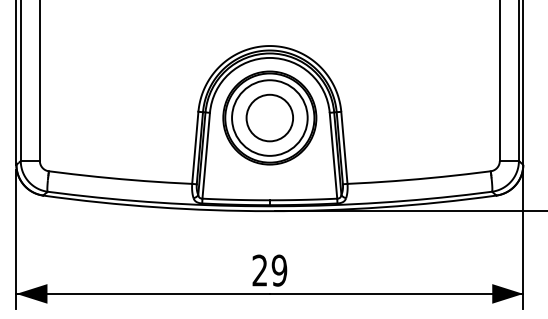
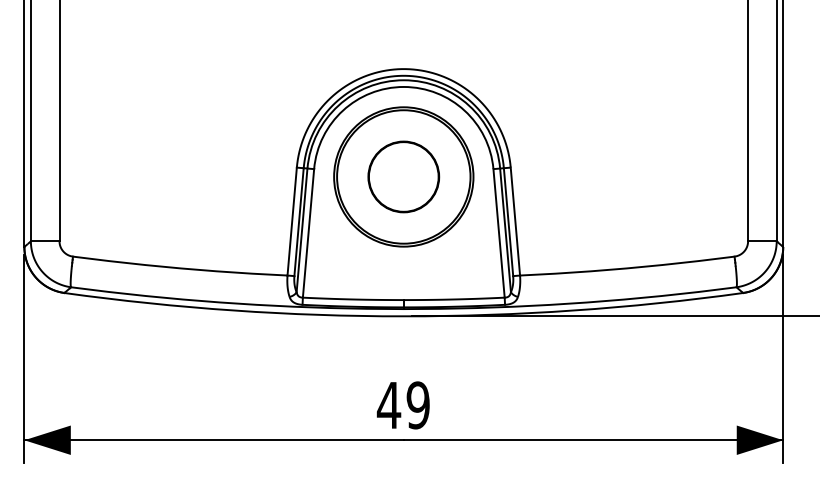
circle: (269, 117) -> (403, 176), size x0.62
text: (259, 270) -> (388, 405), 29 -> 49

